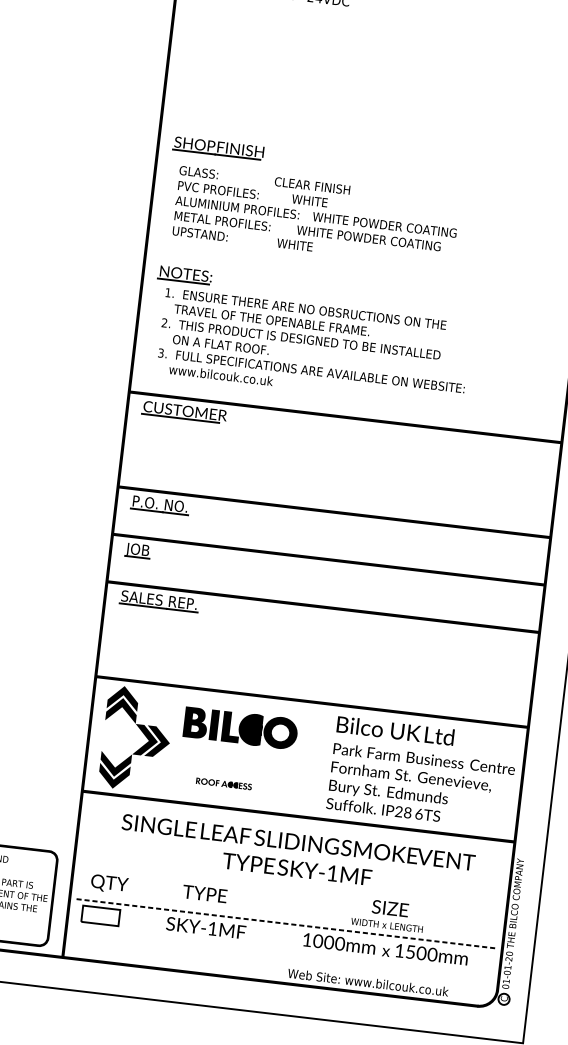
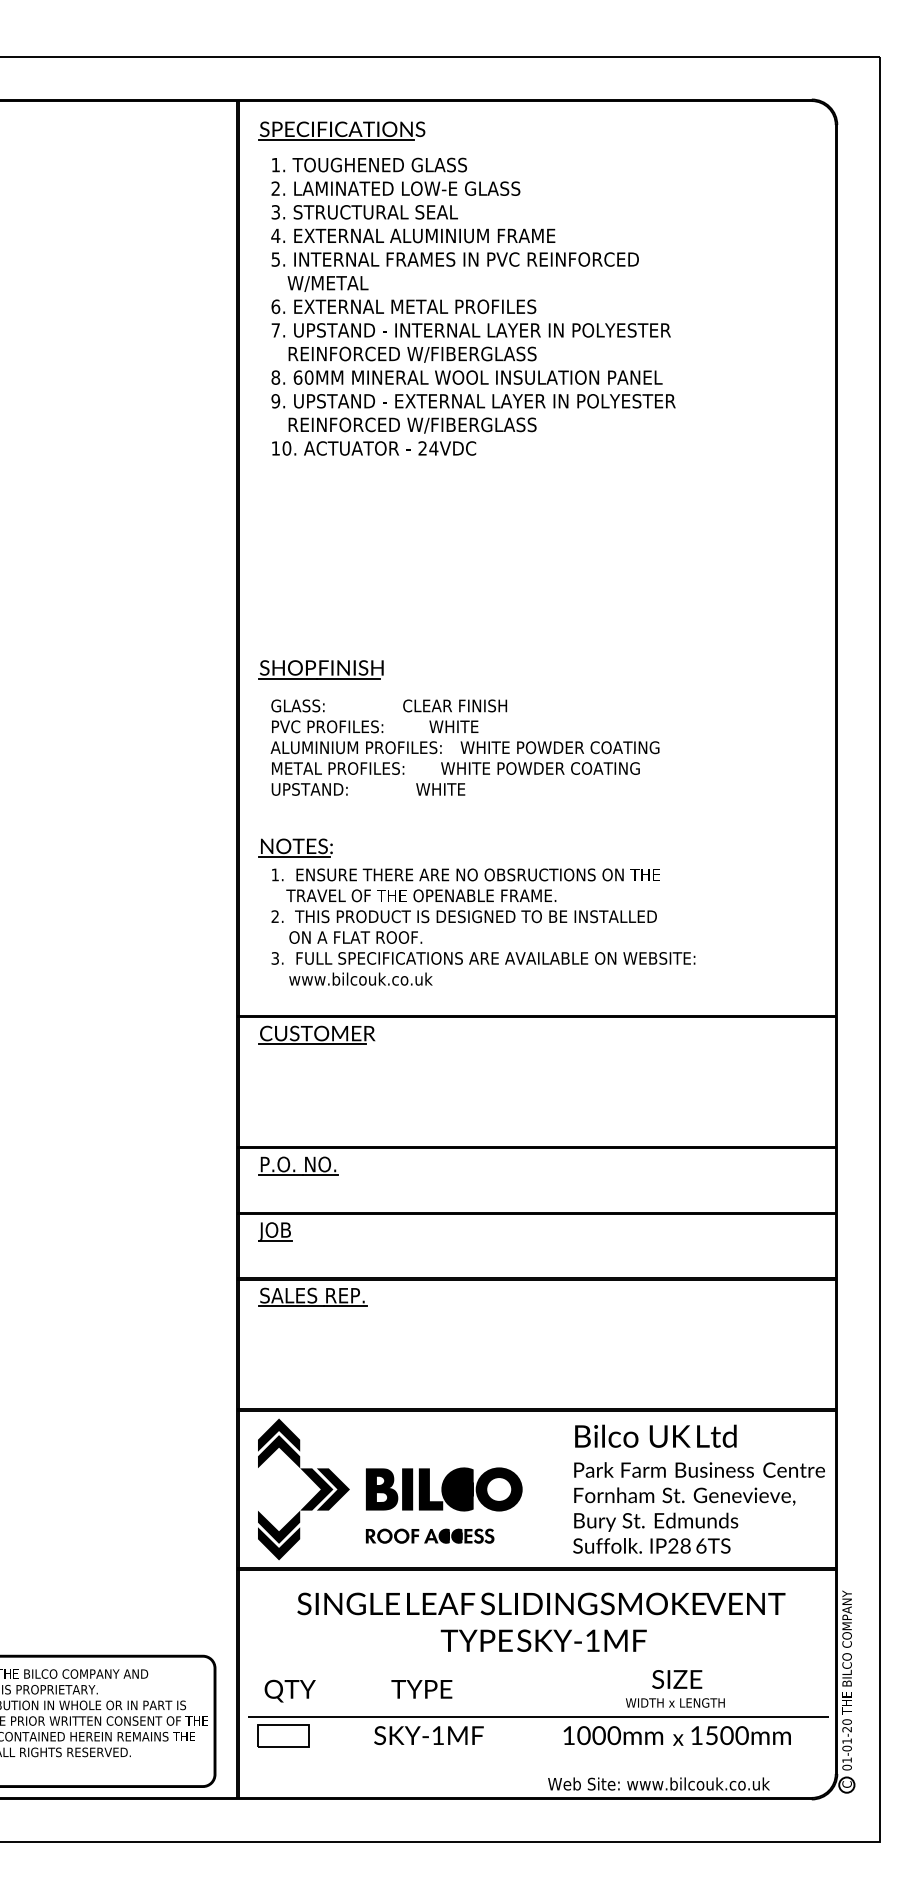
part: (240, 728) -> (444, 1489), moved
part: (224, 783) -> (430, 1535), size x1.67
line: (286, 923) -> (538, 1716), dashed -> solid

